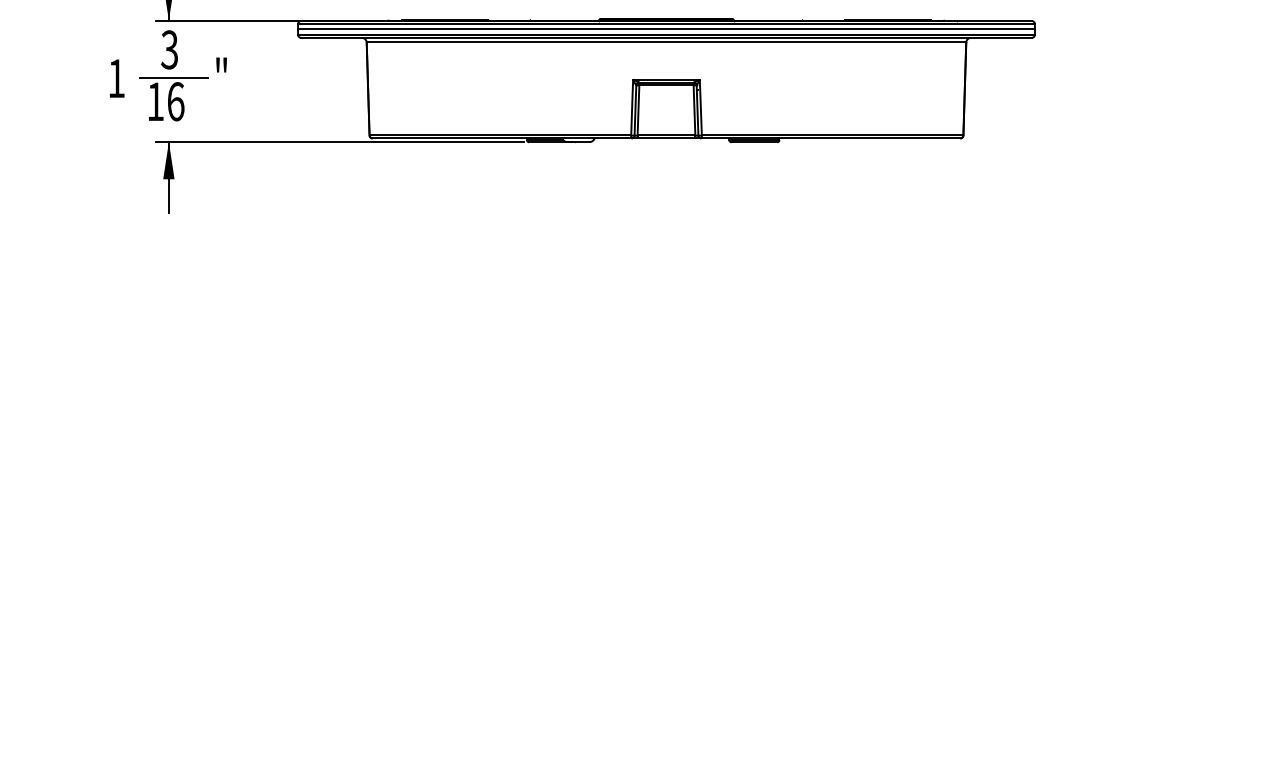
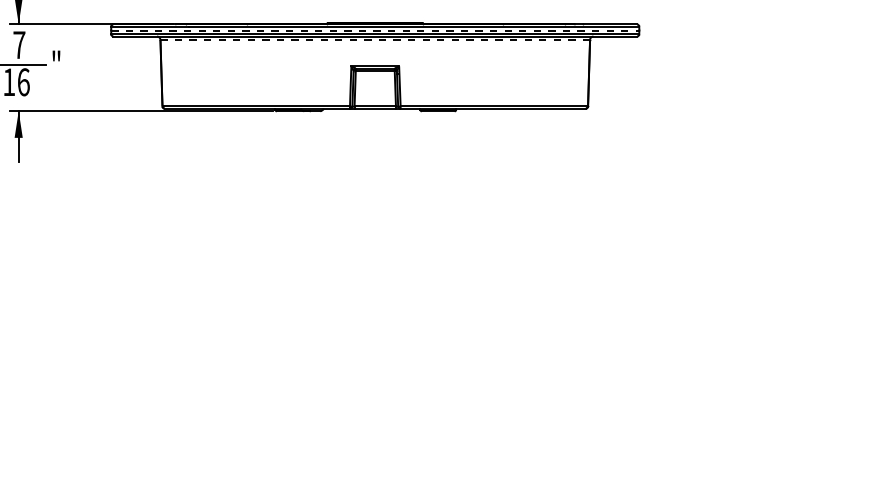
line: (666, 29) -> (375, 30), solid -> dashed
line: (666, 42) -> (375, 39), solid -> dashed
text: (169, 49) -> (19, 44), 3 -> 7

